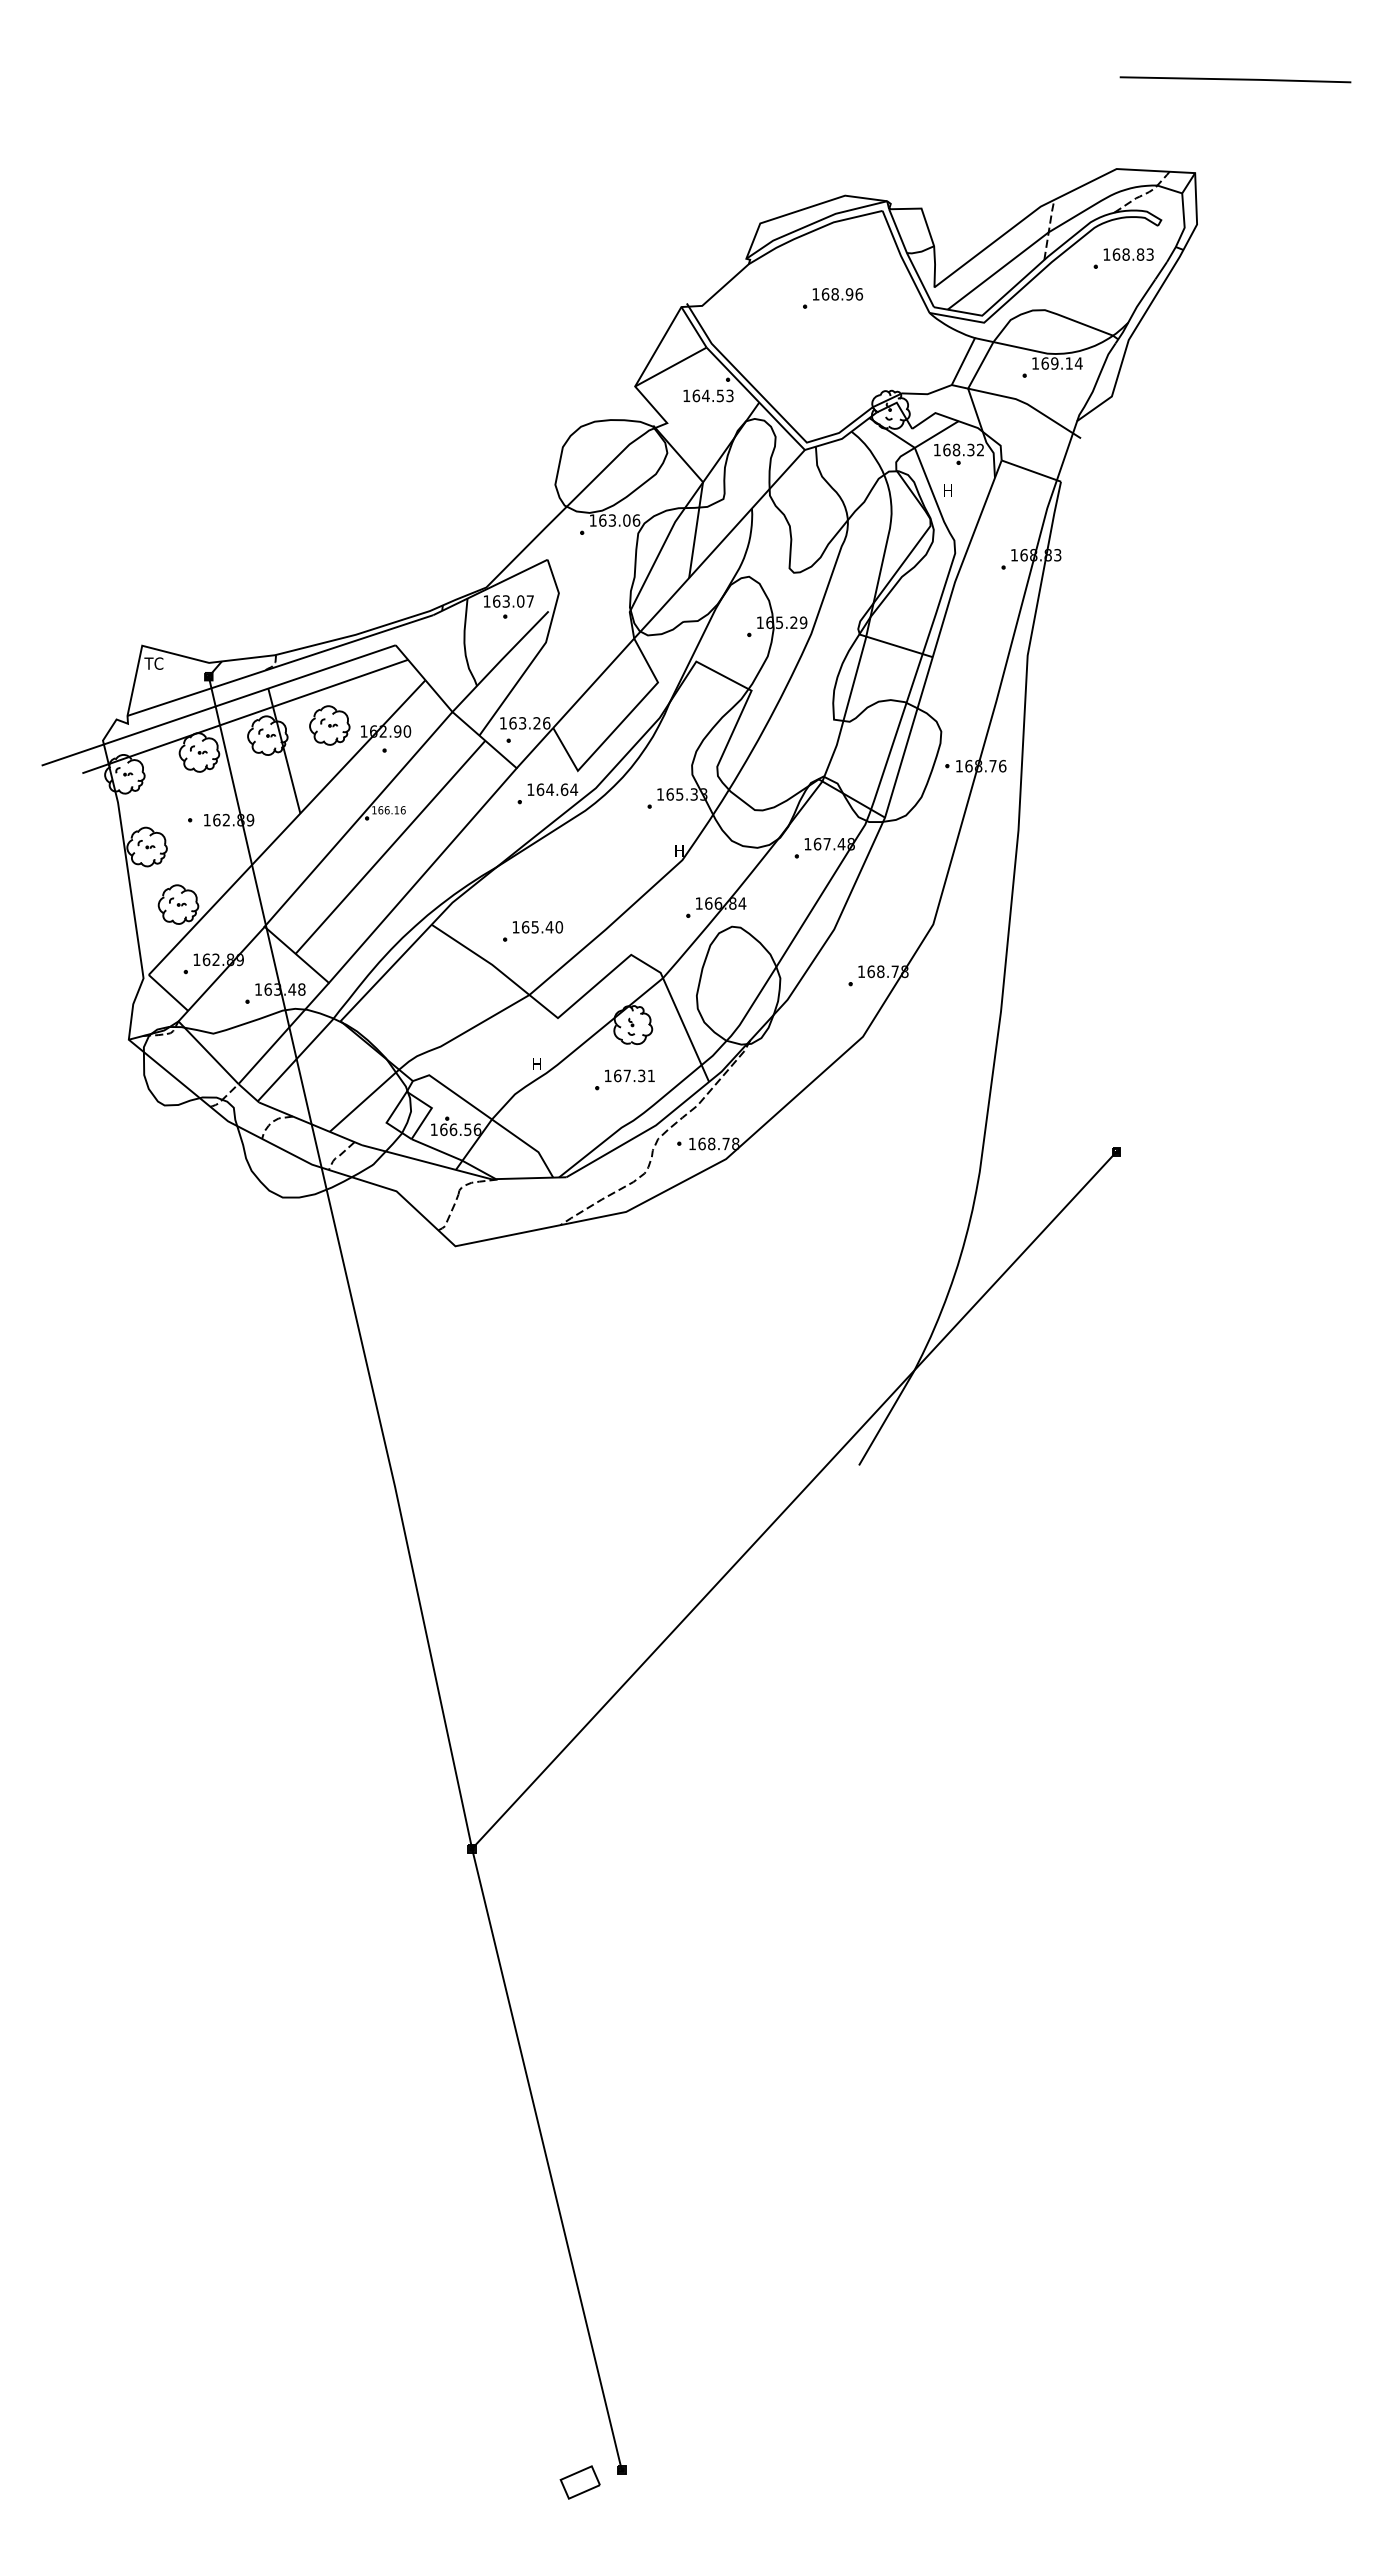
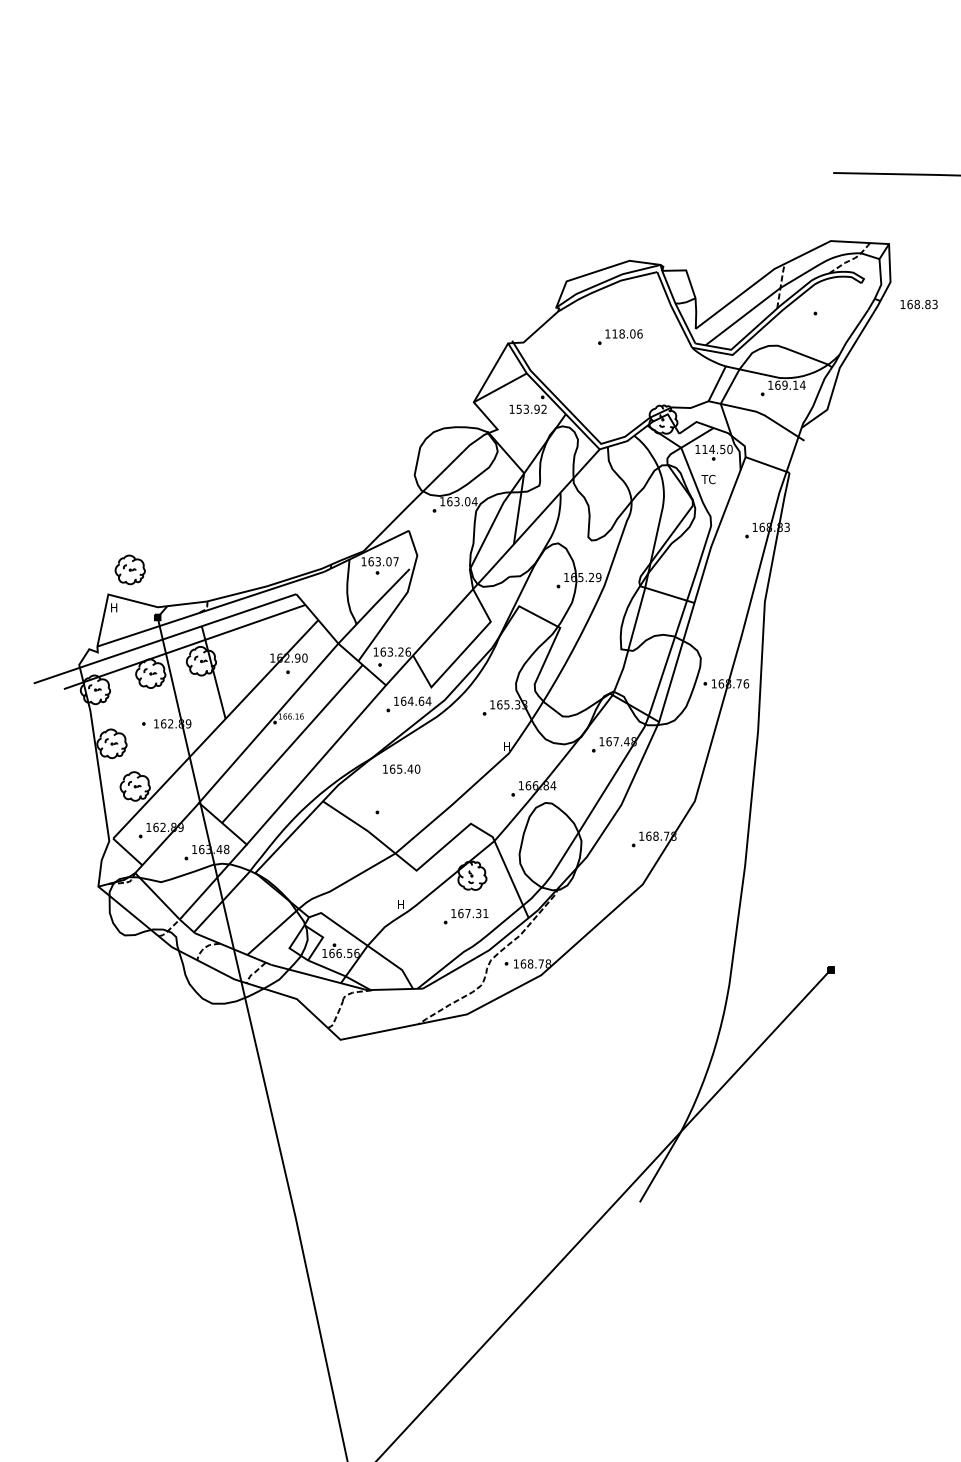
text: (1128, 254) -> (918, 304), moved
text: (837, 294) -> (623, 334), 168.96 -> 118.06
text: (712, 395) -> (531, 408), 164.53 -> 153.92
text: (963, 449) -> (717, 449), 168.32 -> 114.50
text: (951, 490) -> (708, 479), H -> TC
text: (636, 520) -> (474, 501), 163.06 -> 163.04
text: (153, 663) -> (116, 607), TC -> H
part: (329, 725) -> (130, 569), moved
text: (537, 927) -> (401, 769), moved

